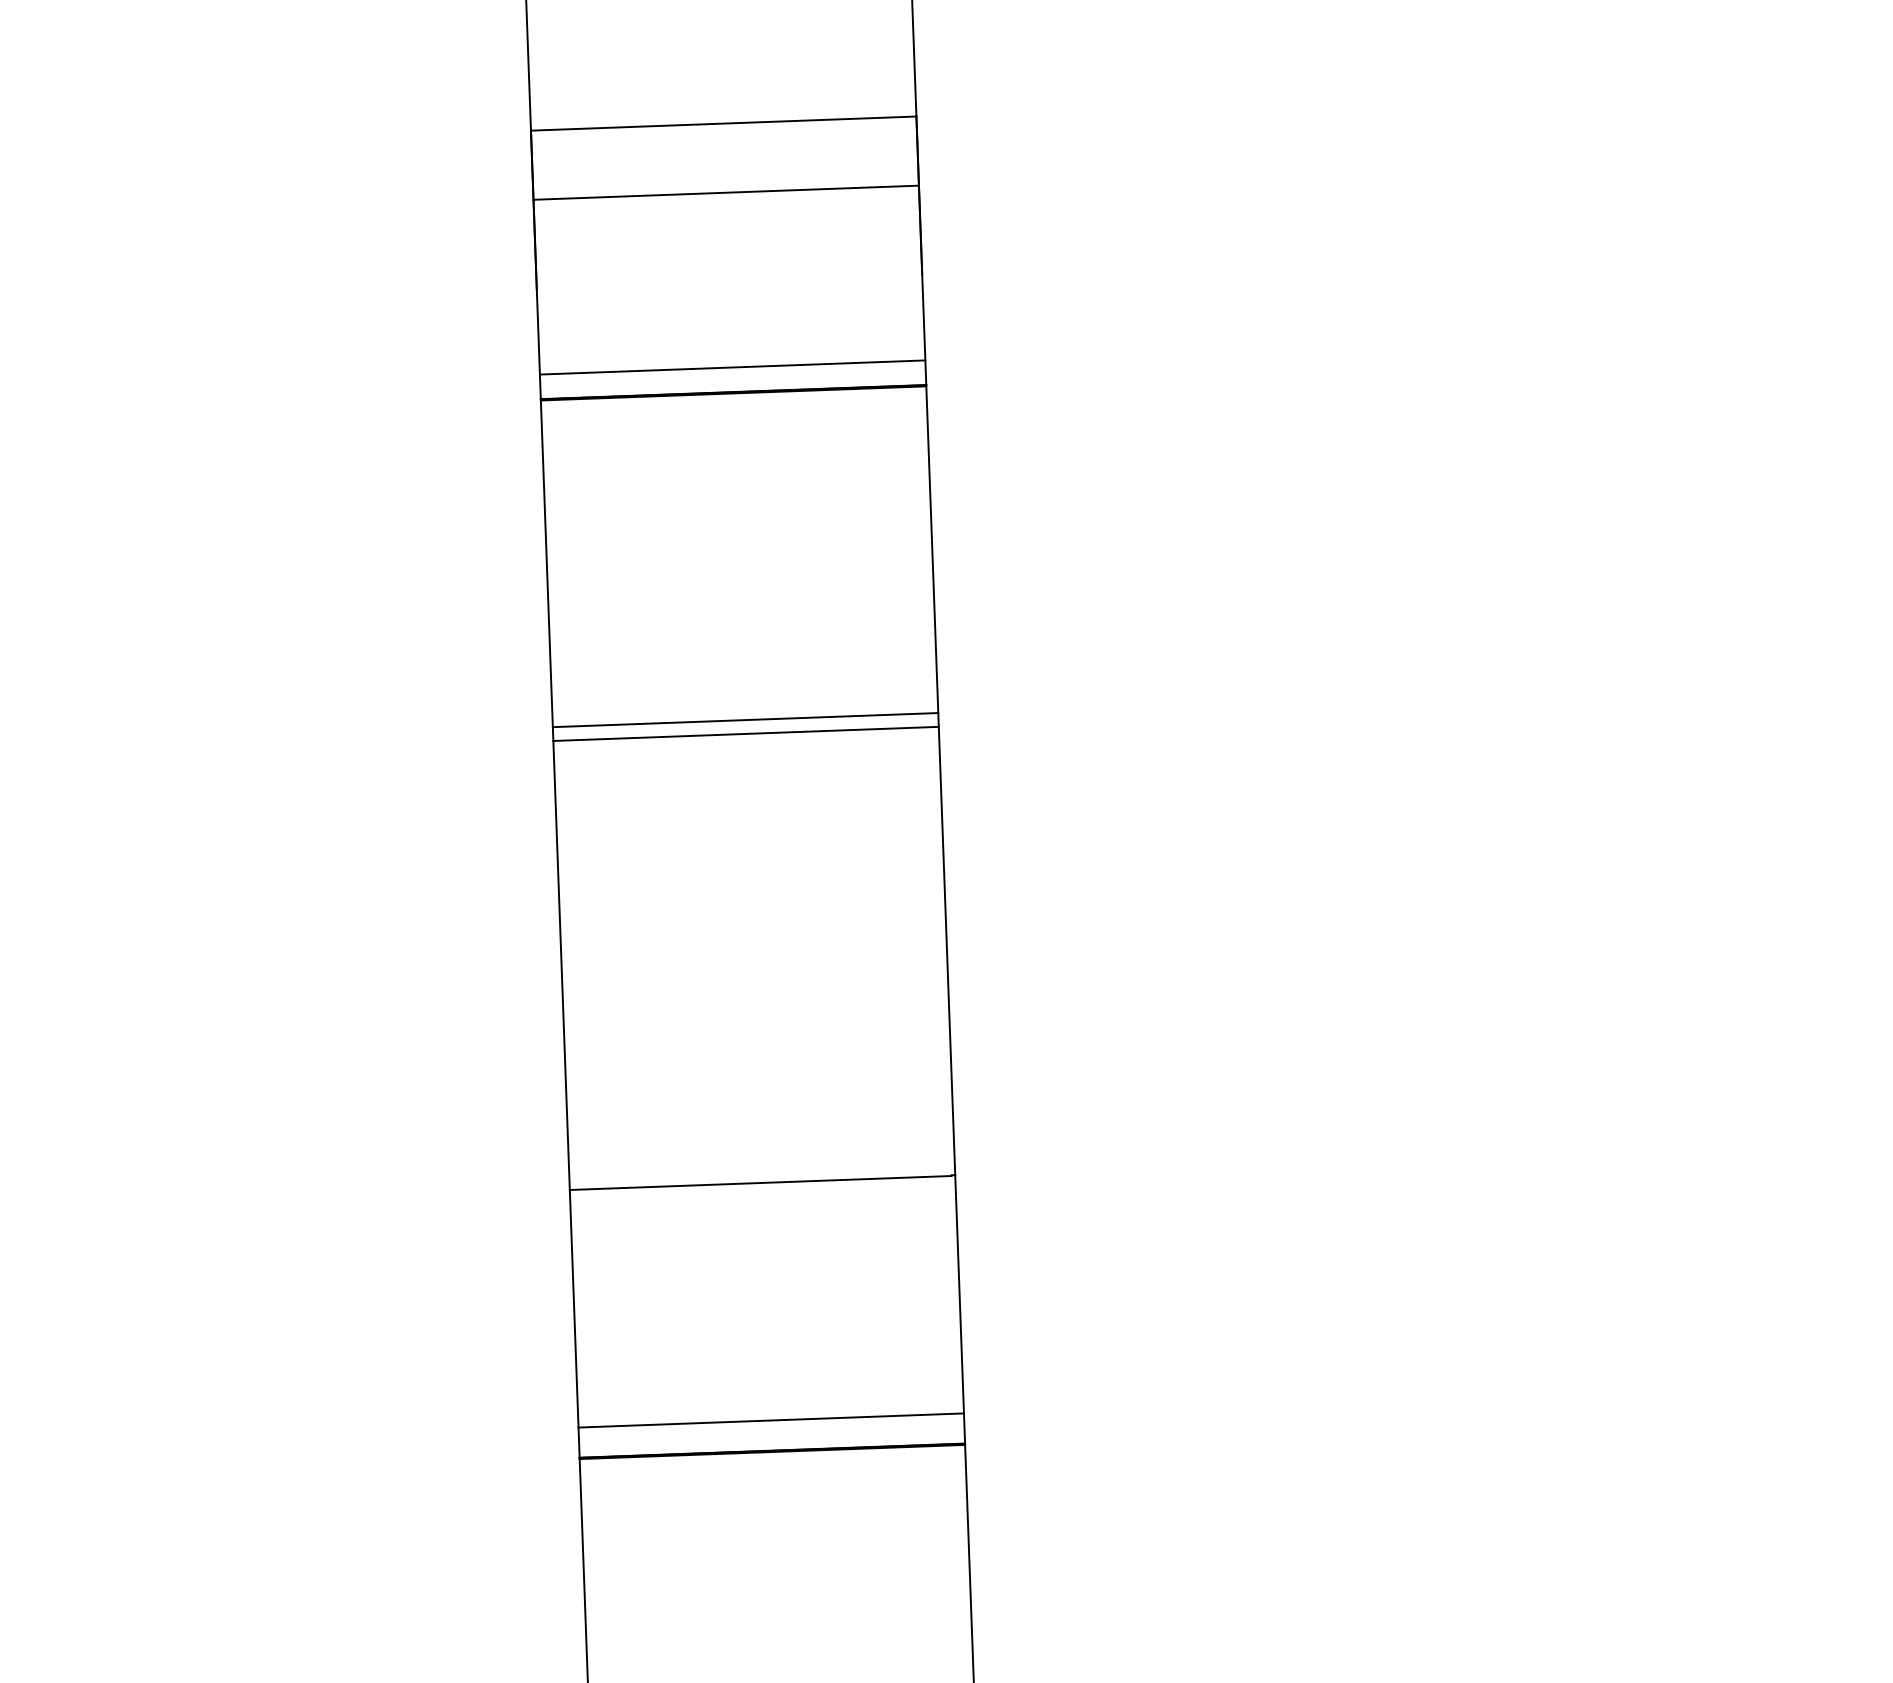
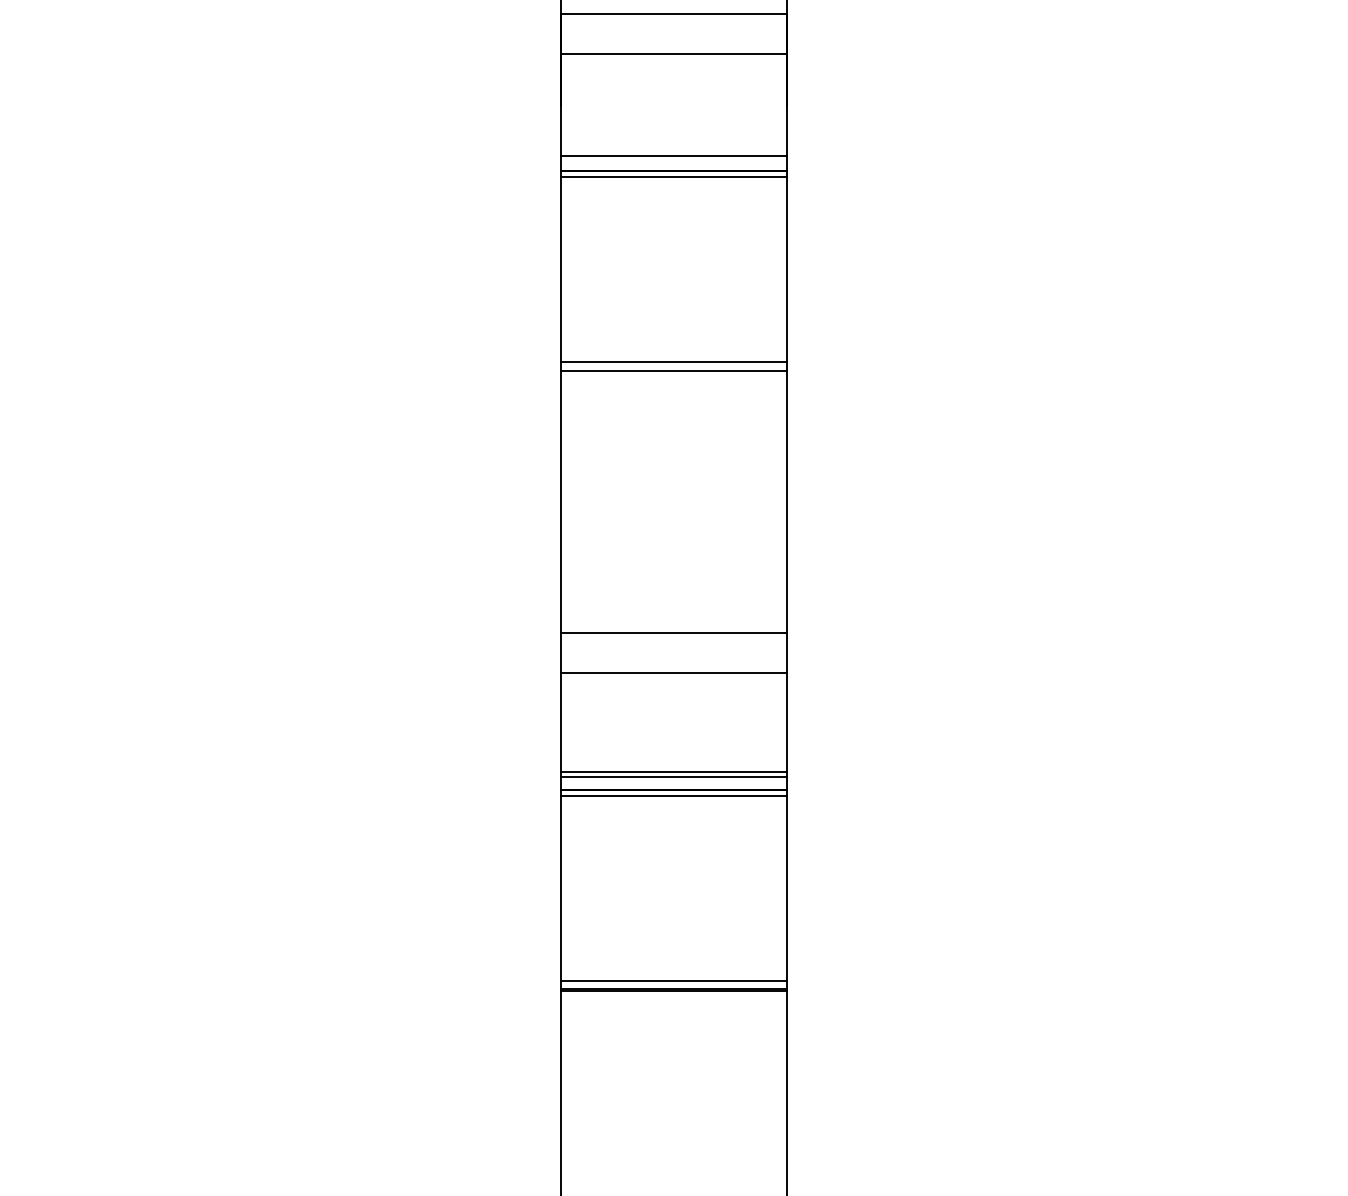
line: (733, 402) -> (673, 176), added
line: (764, 1250) -> (673, 672), added
line: (770, 1428) -> (673, 776), added
line: (771, 1460) -> (673, 795), added

